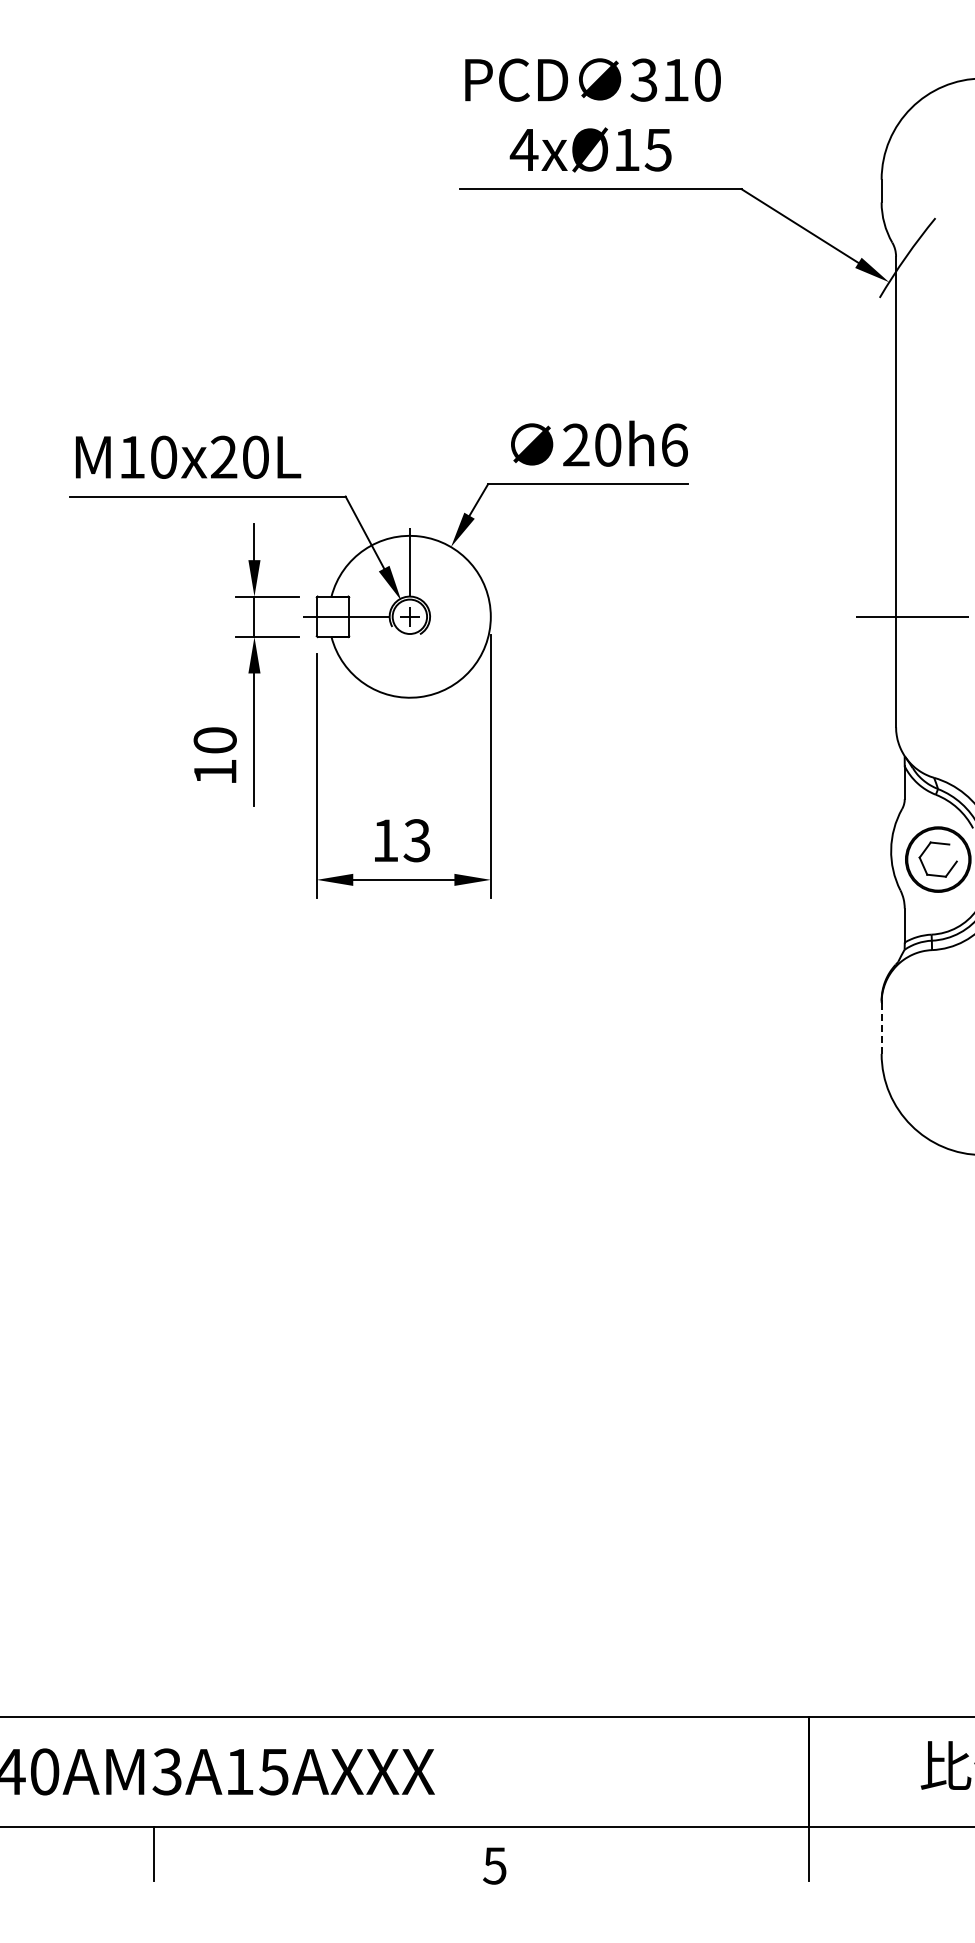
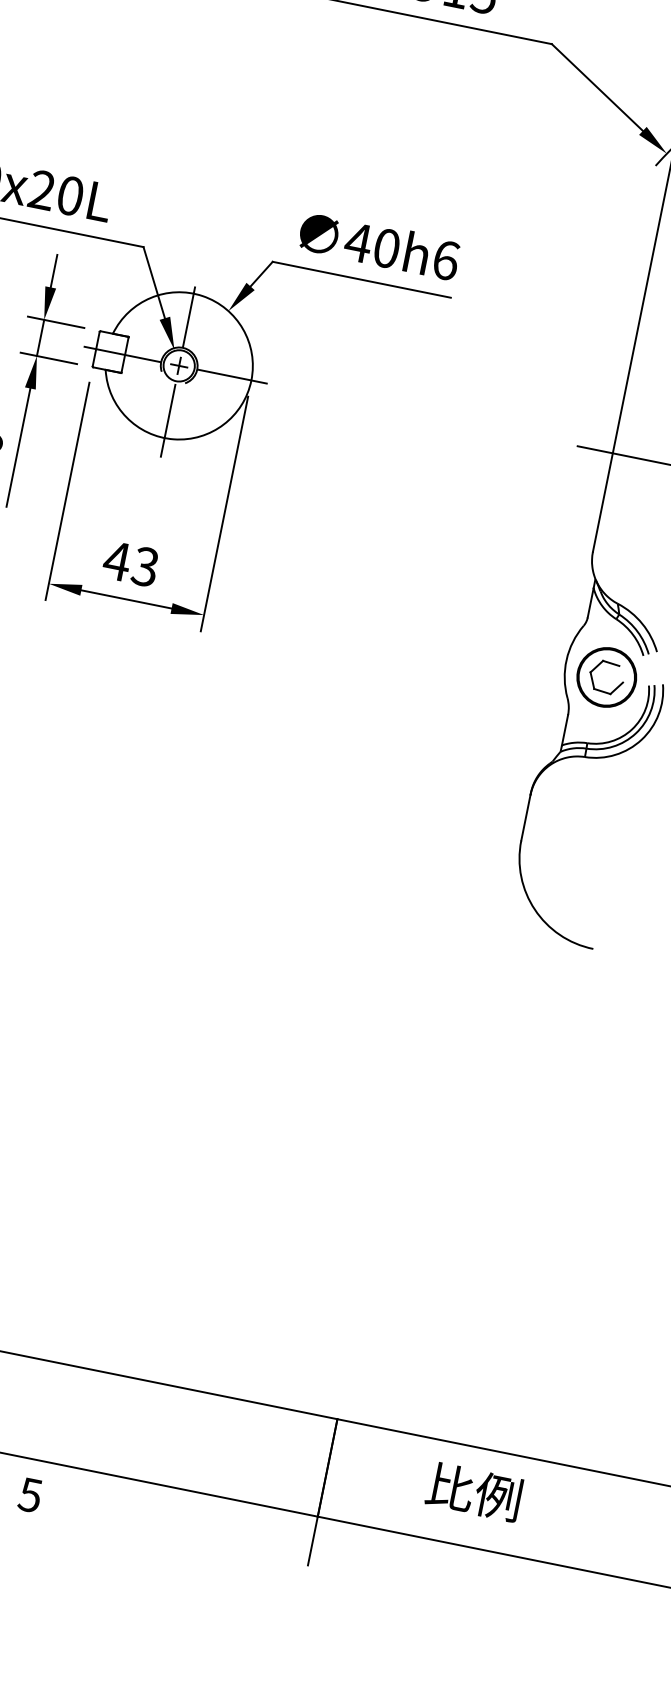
text: (575, 444) -> (357, 242), 20h6 -> 40h6
line: (469, 616) -> (232, 376), added
line: (409, 678) -> (167, 420), added
text: (385, 840) -> (117, 561), 13 -> 43
line: (881, 1028) -> (525, 817), dashed -> solid

